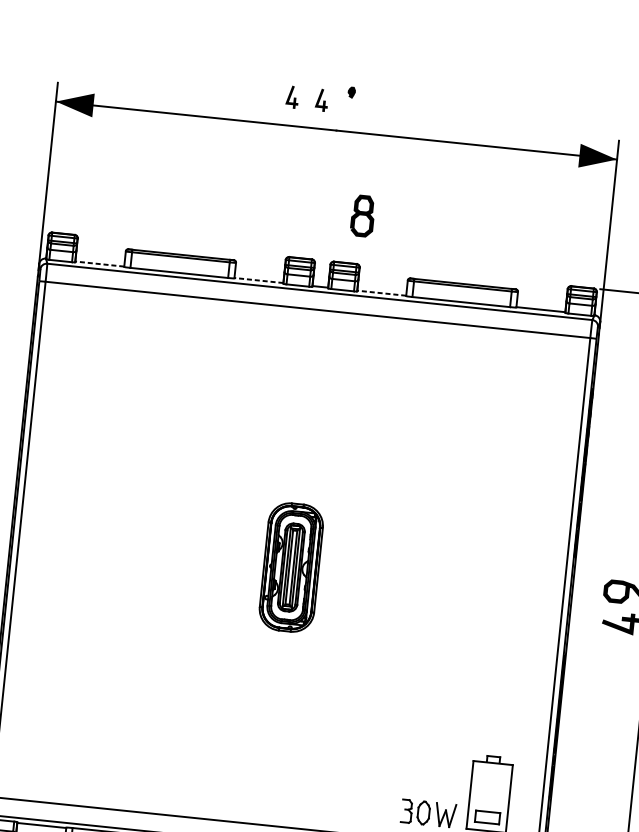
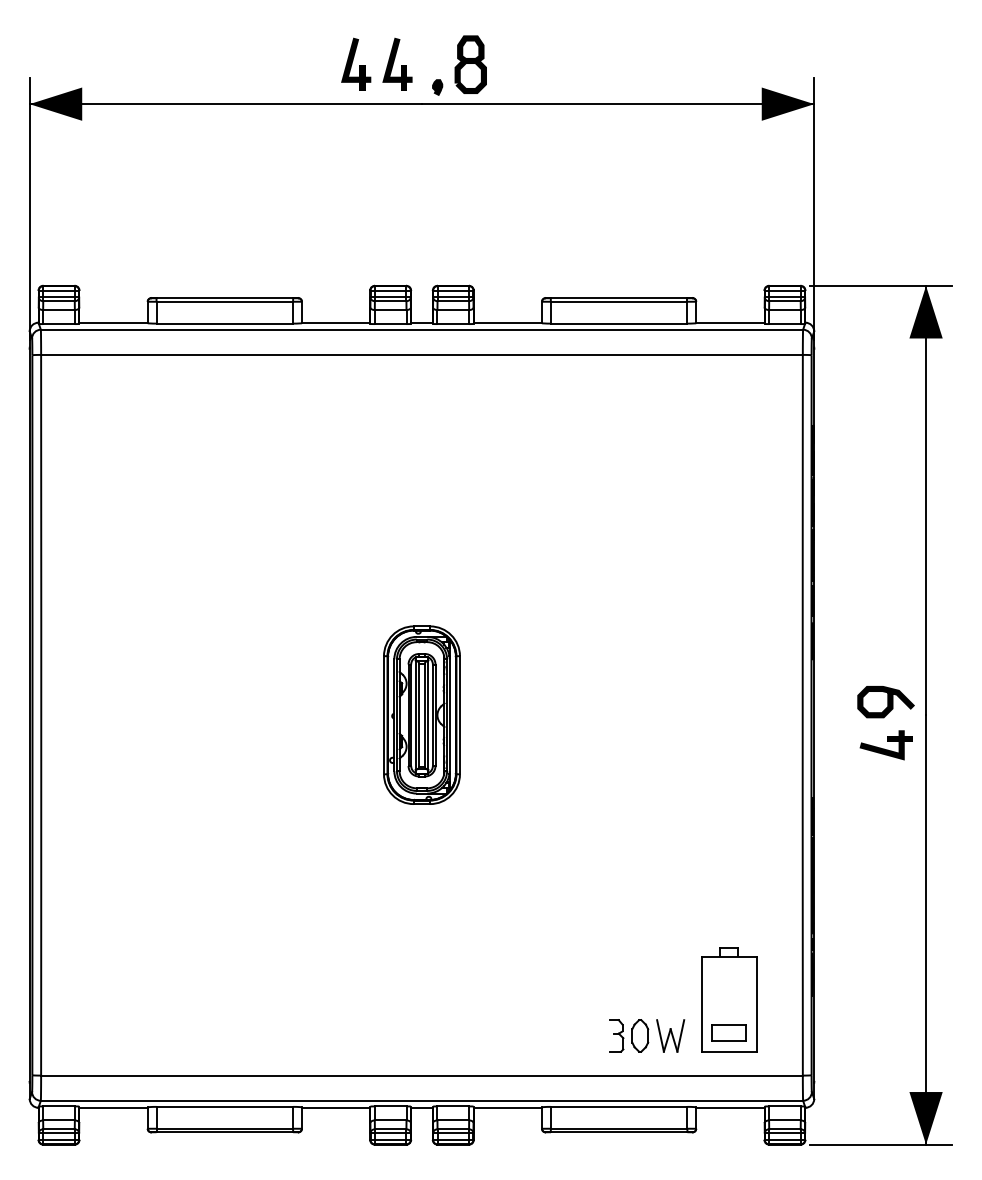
part: (351, 92) -> (437, 87), moved
part: (292, 96) -> (356, 63), size x1.67
part: (322, 99) -> (397, 63), size x1.67
part: (362, 215) -> (470, 64), moved
line: (99, 263) -> (113, 322), dashed -> solid
line: (258, 280) -> (335, 322), dashed -> solid
line: (381, 293) -> (507, 322), dashed -> solid

